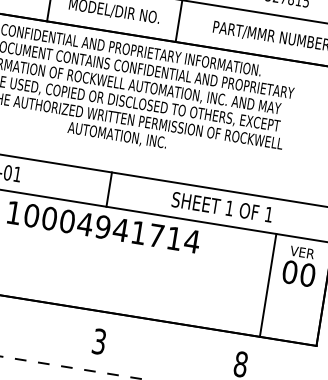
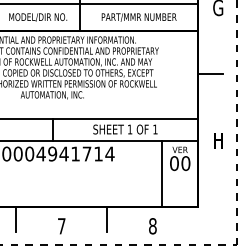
line: (30, 319) -> (16, 219), added
text: (98, 341) -> (61, 226), 3 -> 7
line: (172, 342) -> (107, 219), added

